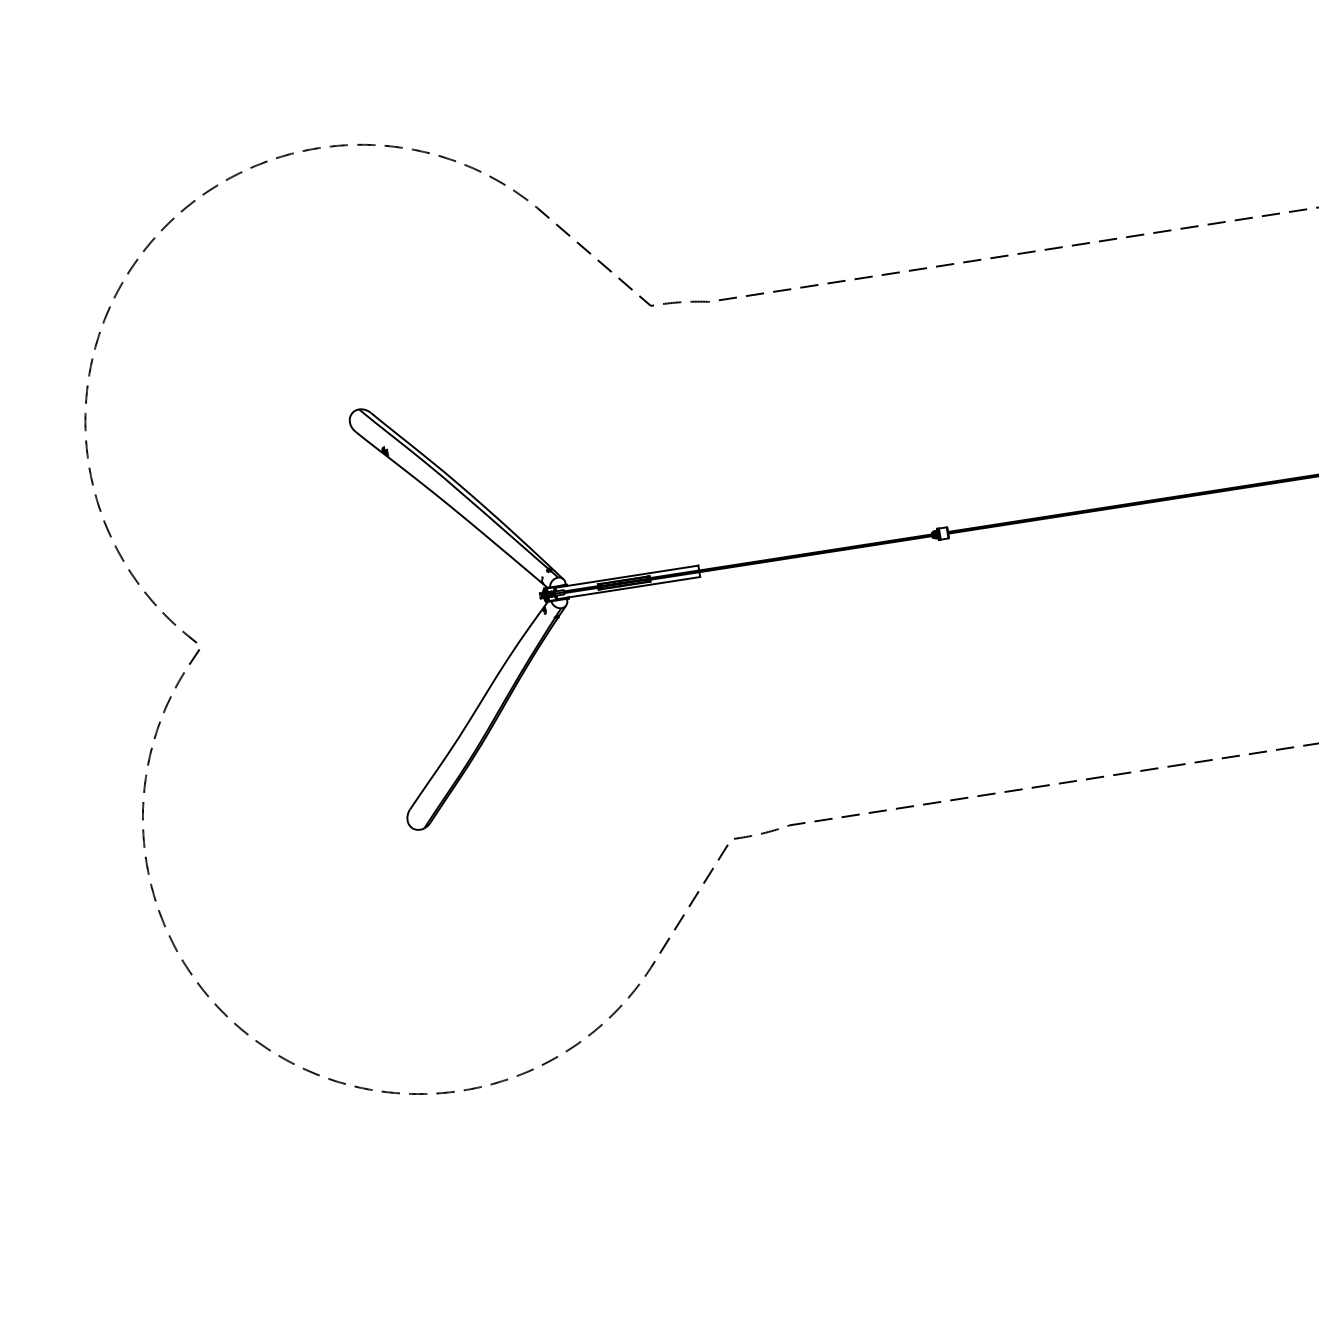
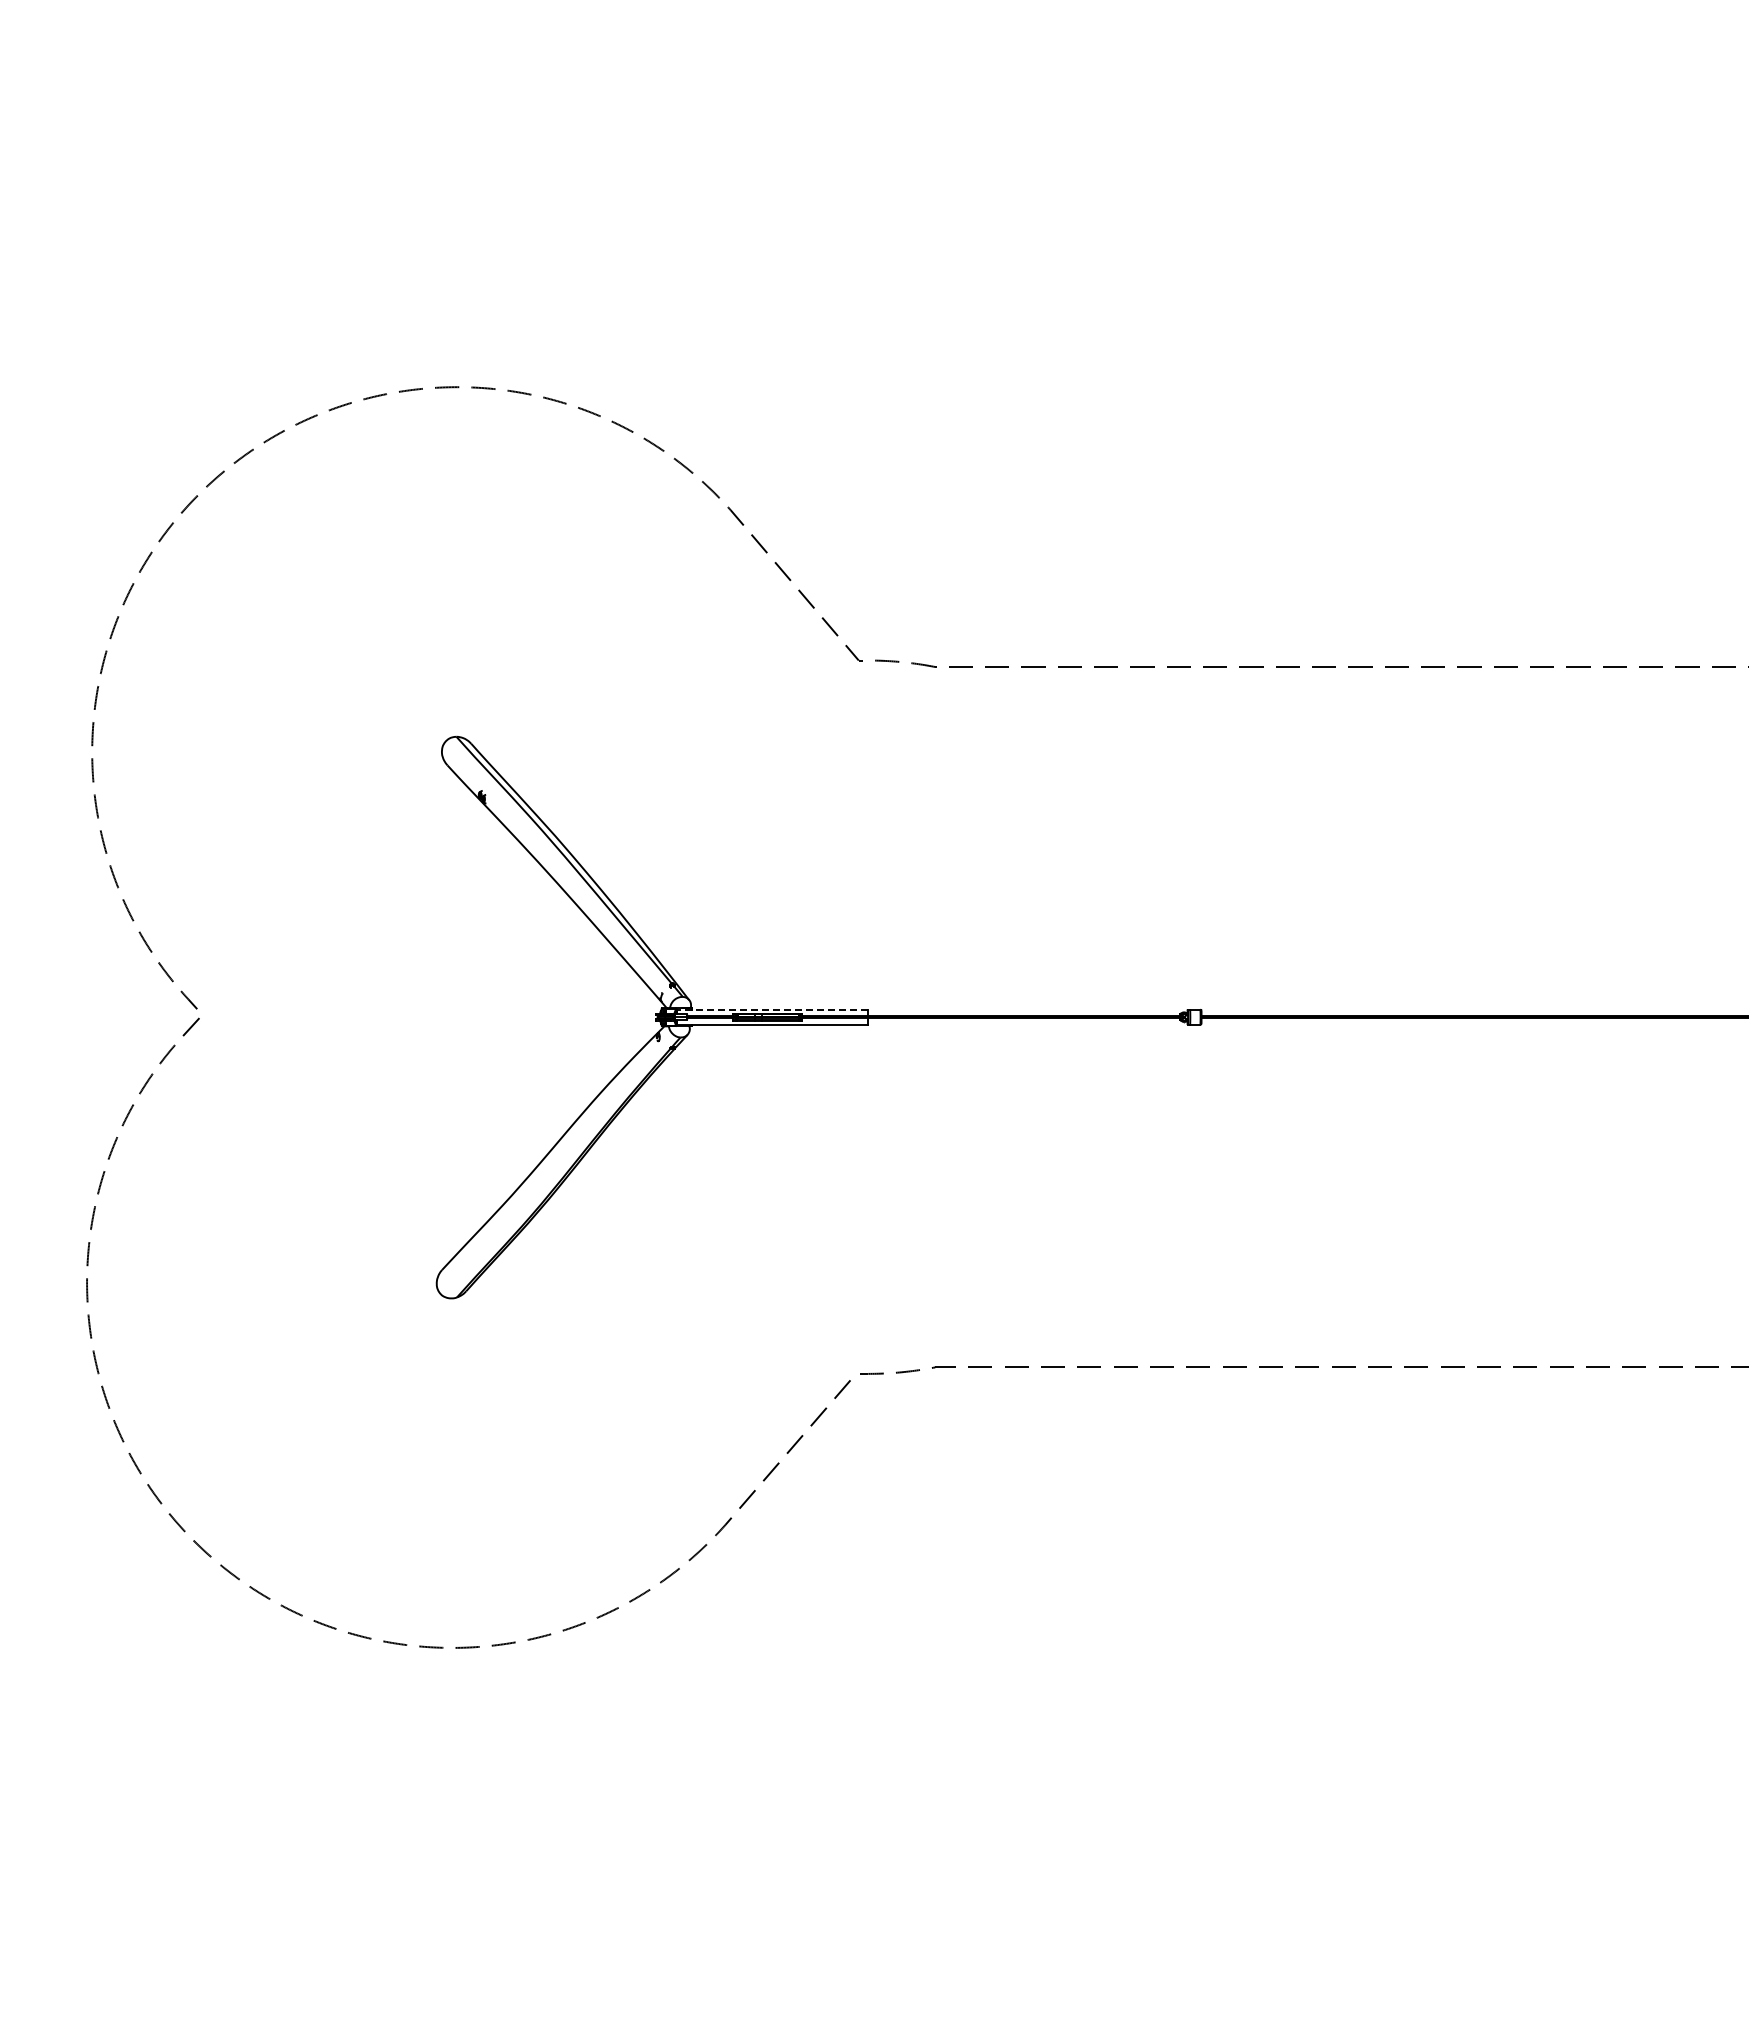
line: (626, 576) -> (772, 1009), solid -> dashed

